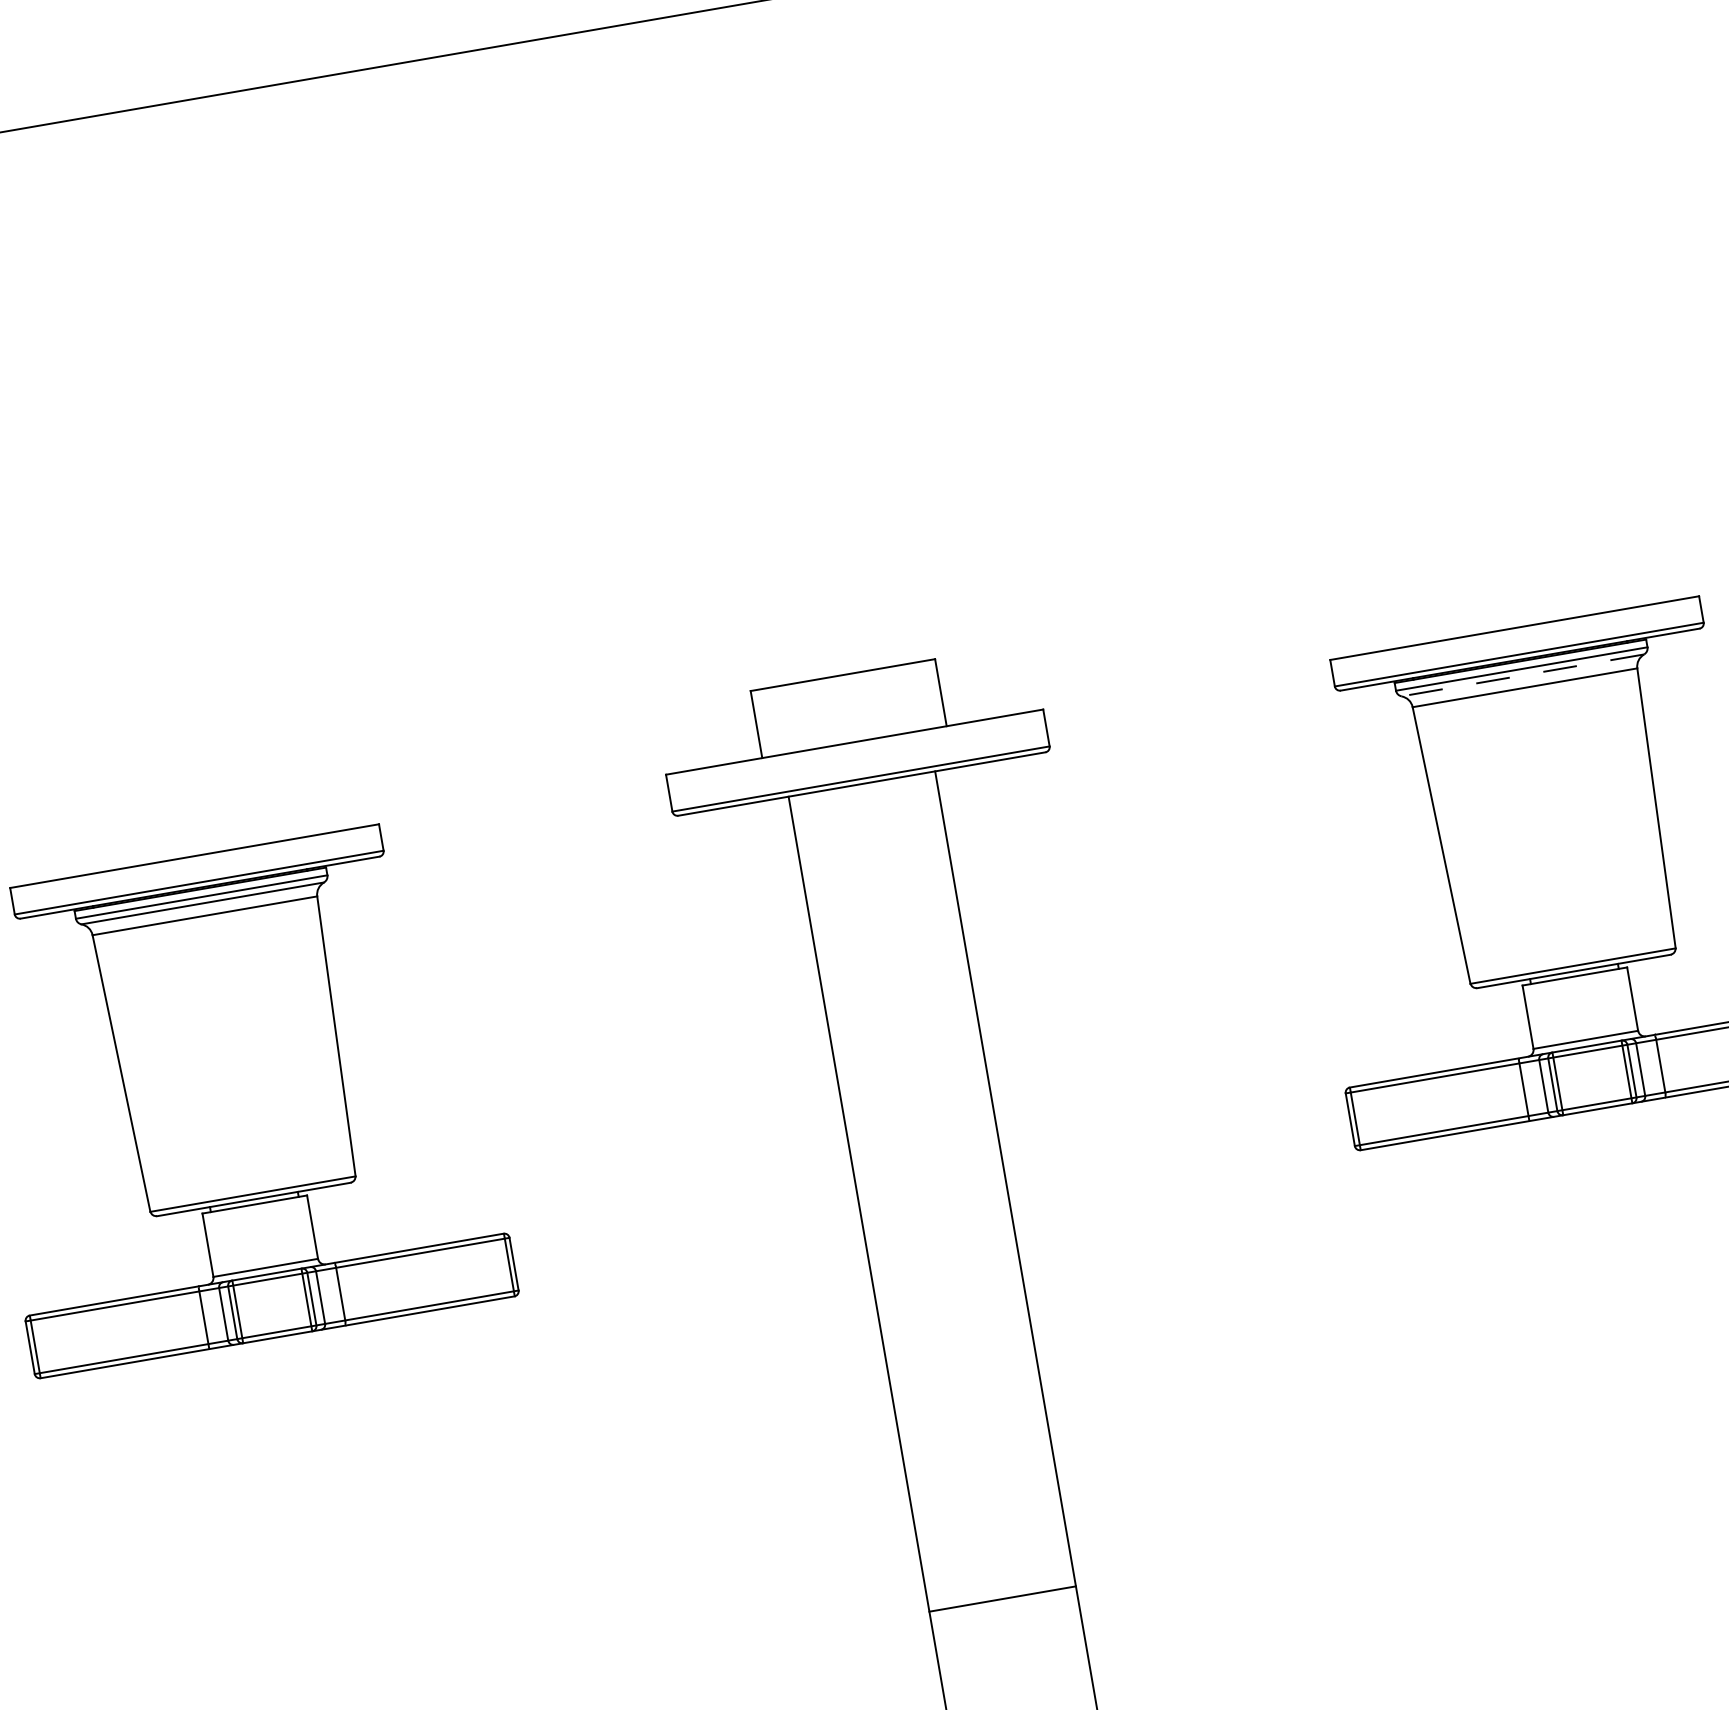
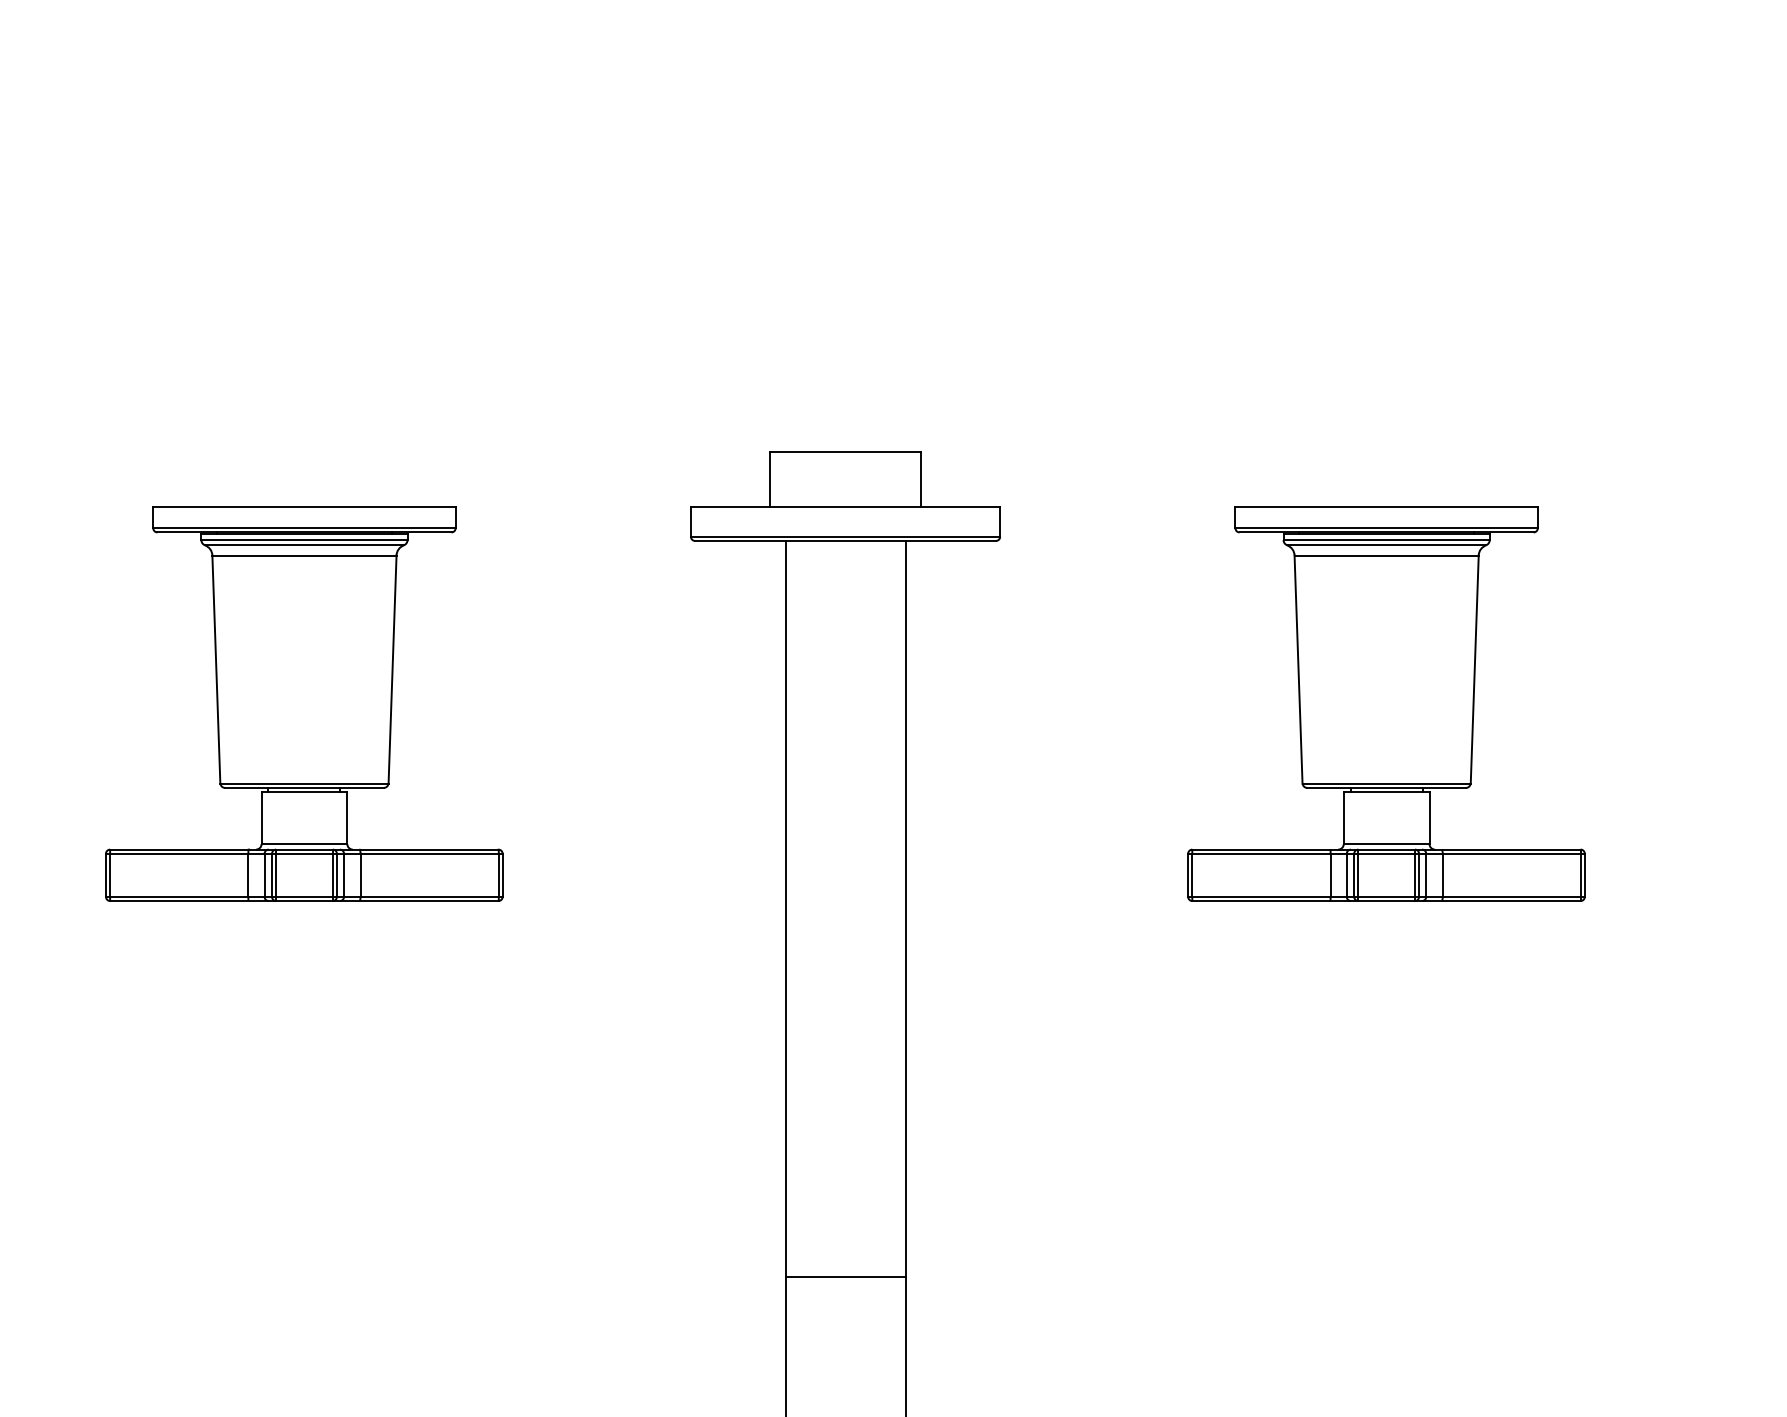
line: (1522, 675) -> (1386, 545), dashed -> solid
line: (1002, 1599) -> (845, 1277), moved

